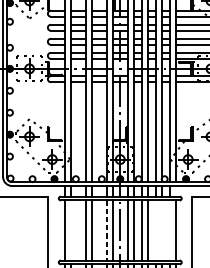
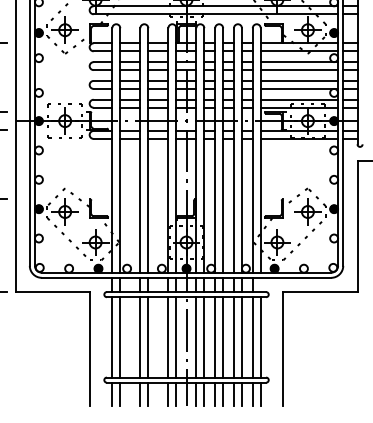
line: (70, 230) -> (120, 337), added
line: (106, 230) -> (168, 337), dashed -> solid
line: (155, 230) -> (233, 337), added
line: (161, 230) -> (241, 337), added
line: (169, 230) -> (252, 337), added

